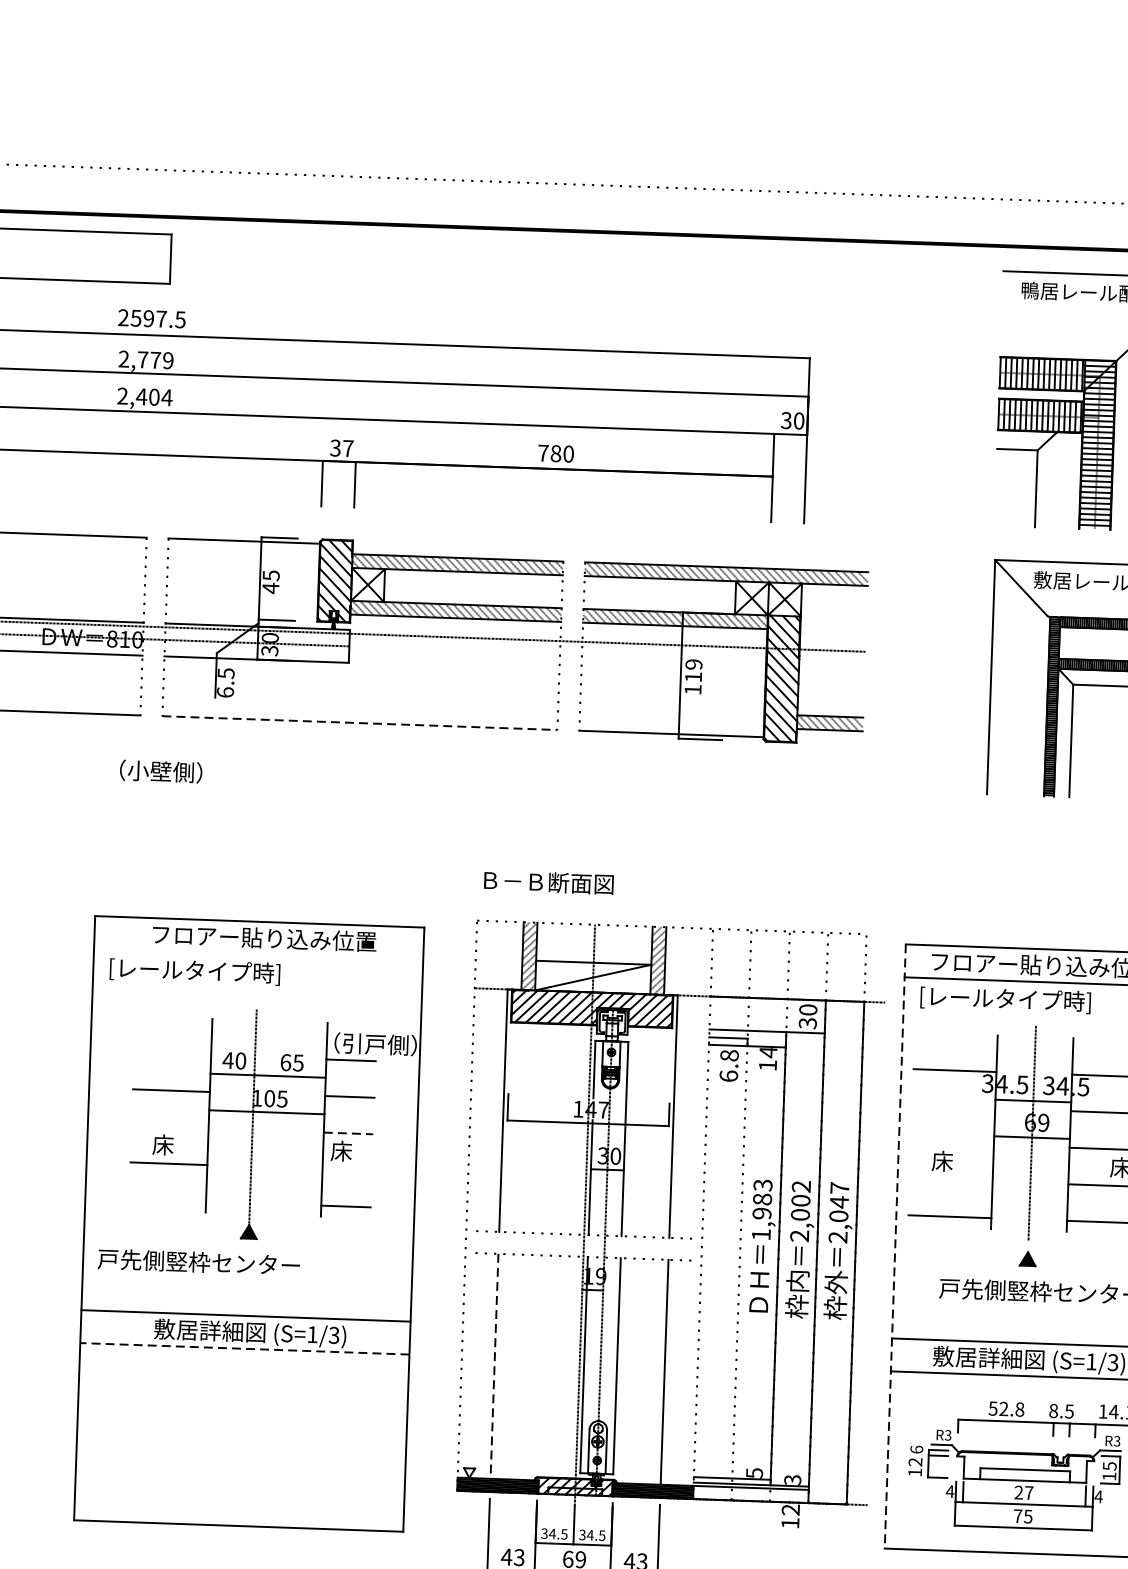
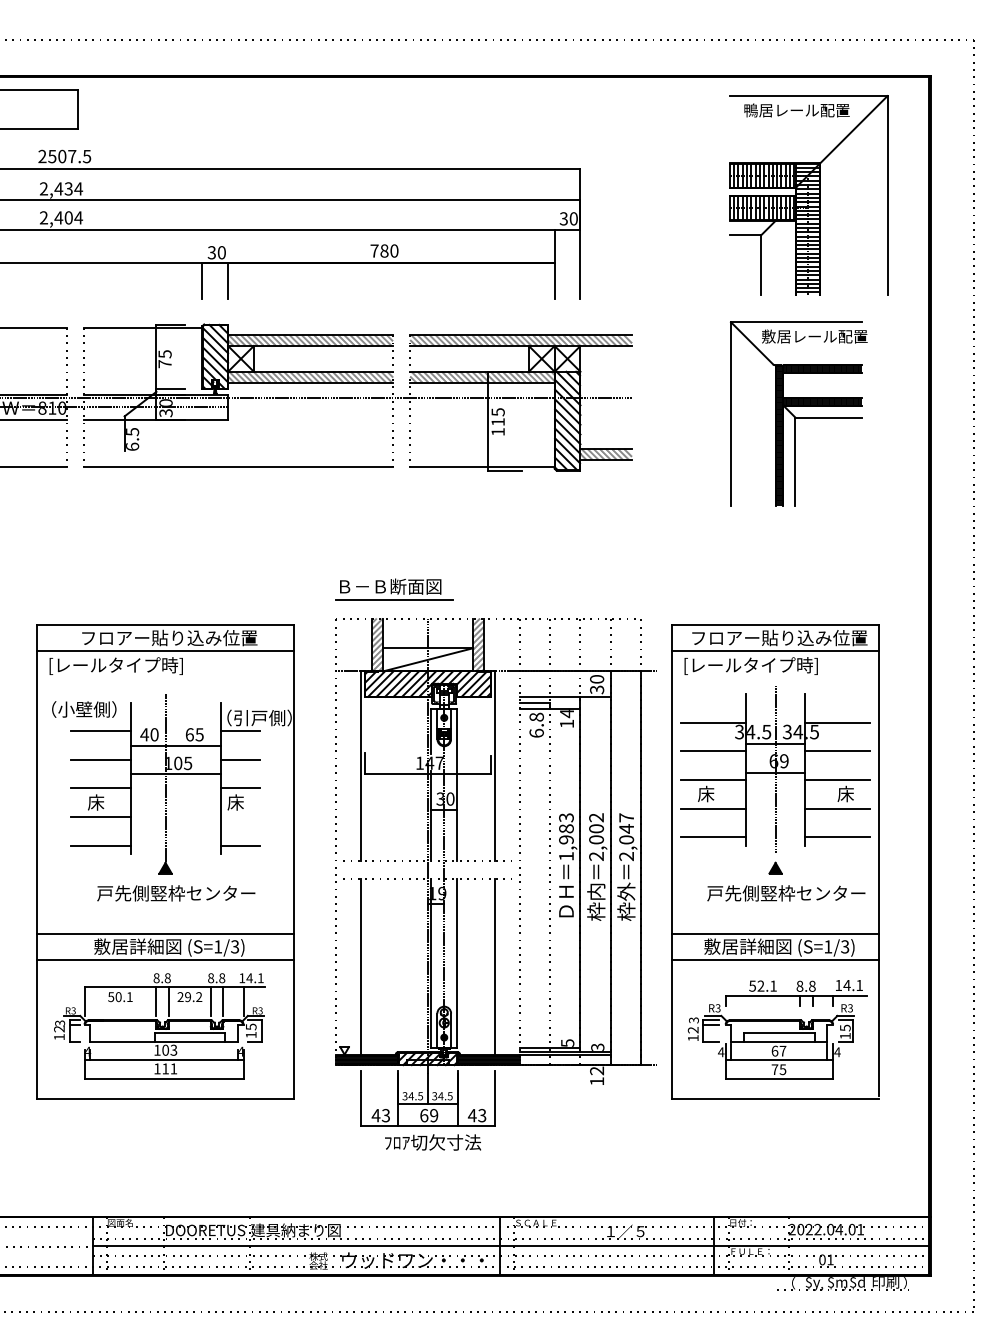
text: (149, 318) -> (62, 156), 2597.5 -> 2507.5
text: (155, 359) -> (68, 188), 2,779 -> 2,434
text: (347, 448) -> (221, 252), 37 -> 30
text: (270, 587) -> (164, 363), 45 -> 75
text: (693, 664) -> (497, 412), 119 -> 115
line: (359, 723) -> (238, 467), dashed -> solid
text: (161, 771) -> (84, 709), moved
line: (551, 900) -> (393, 600), added
line: (258, 955) -> (165, 651), added
line: (173, 1054) -> (101, 731), added
line: (953, 1107) -> (713, 751), added
line: (170, 1127) -> (101, 788), added
line: (349, 1133) -> (241, 788), dashed -> solid
line: (952, 1143) -> (713, 779), added
line: (951, 1180) -> (713, 808), added
line: (168, 1200) -> (101, 845), added
line: (895, 1245) -> (671, 861), dashed -> solid
text: (199, 1262) -> (176, 893), moved
line: (244, 1348) -> (165, 959), dashed -> solid
line: (494, 1367) -> (361, 967), dashed -> solid
text: (1019, 1408) -> (773, 985), 52.8 -> 52.1
text: (1069, 1410) -> (812, 985), 8.5 -> 8.8
part: (234, 1433) -> (159, 1026), added
text: (916, 1449) -> (693, 1020), 6 -> 3
text: (1018, 1491) -> (774, 1050), 27 -> 67

